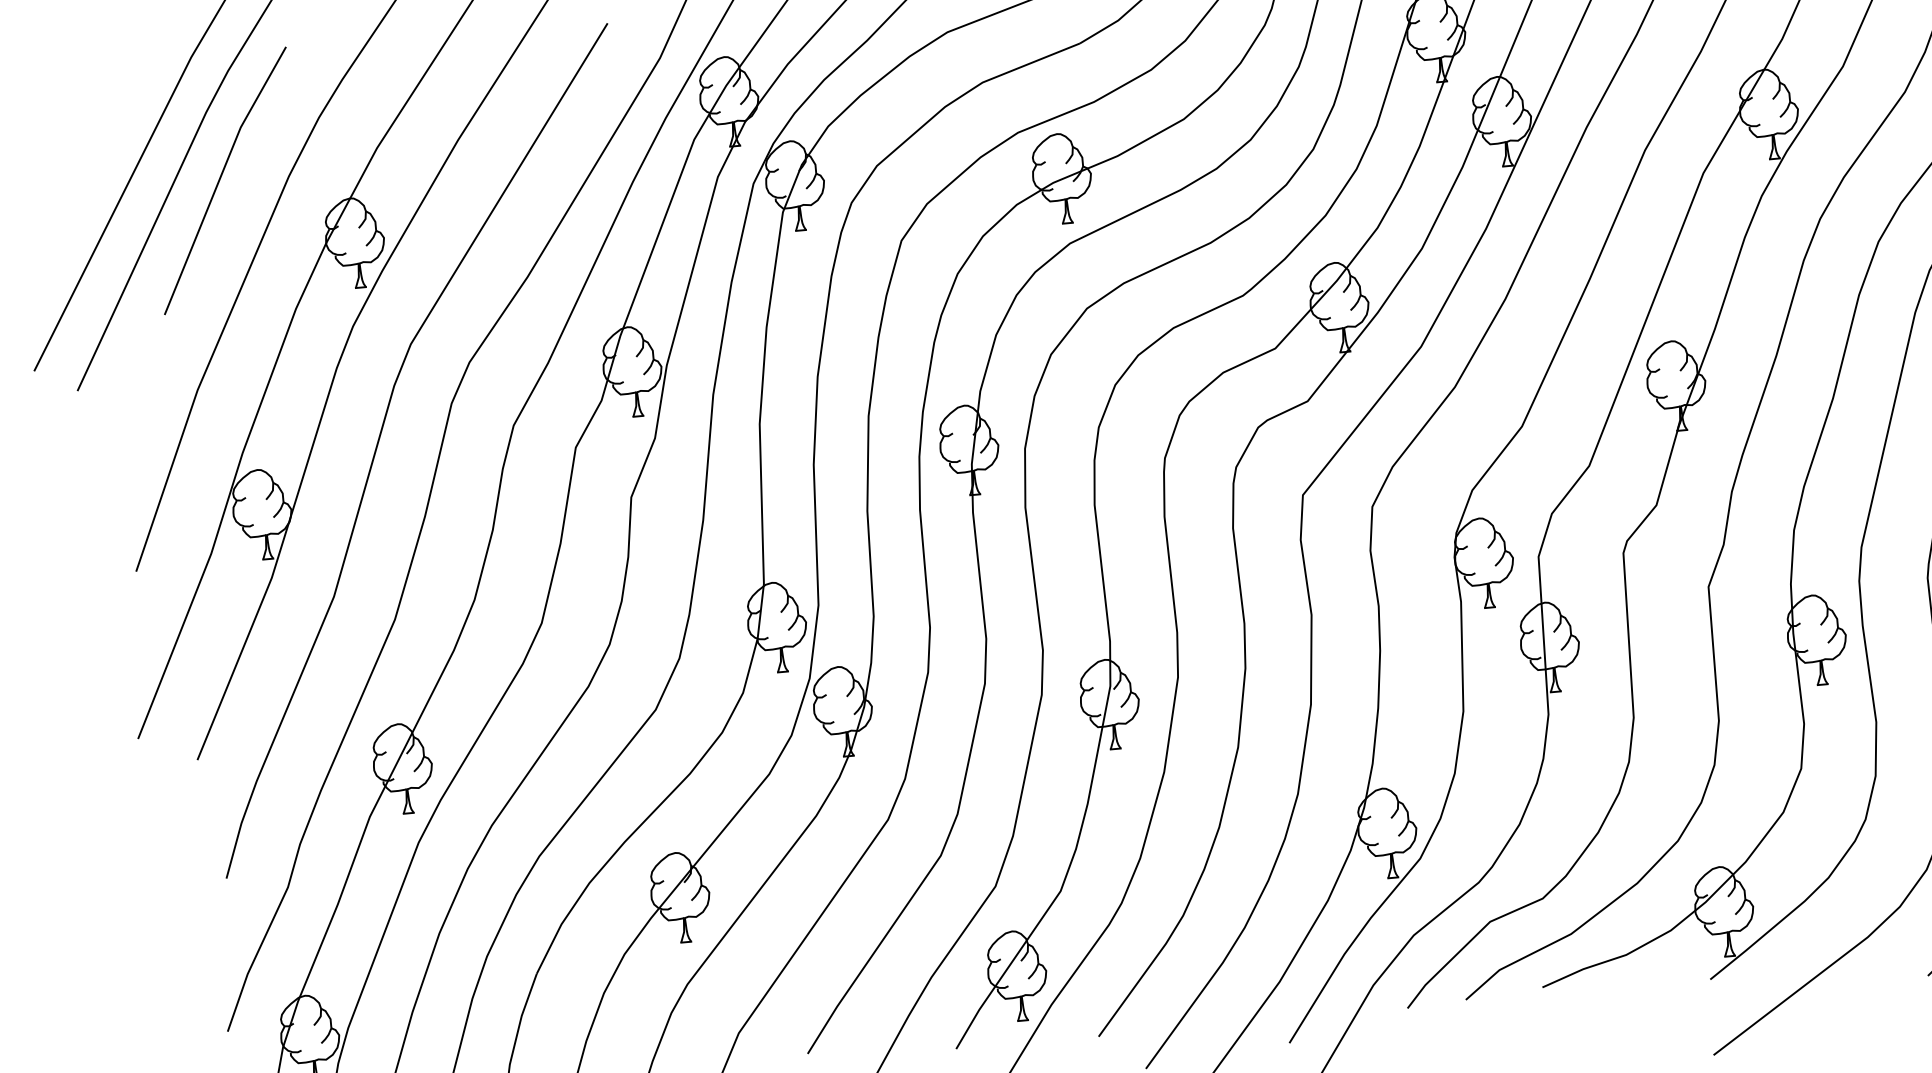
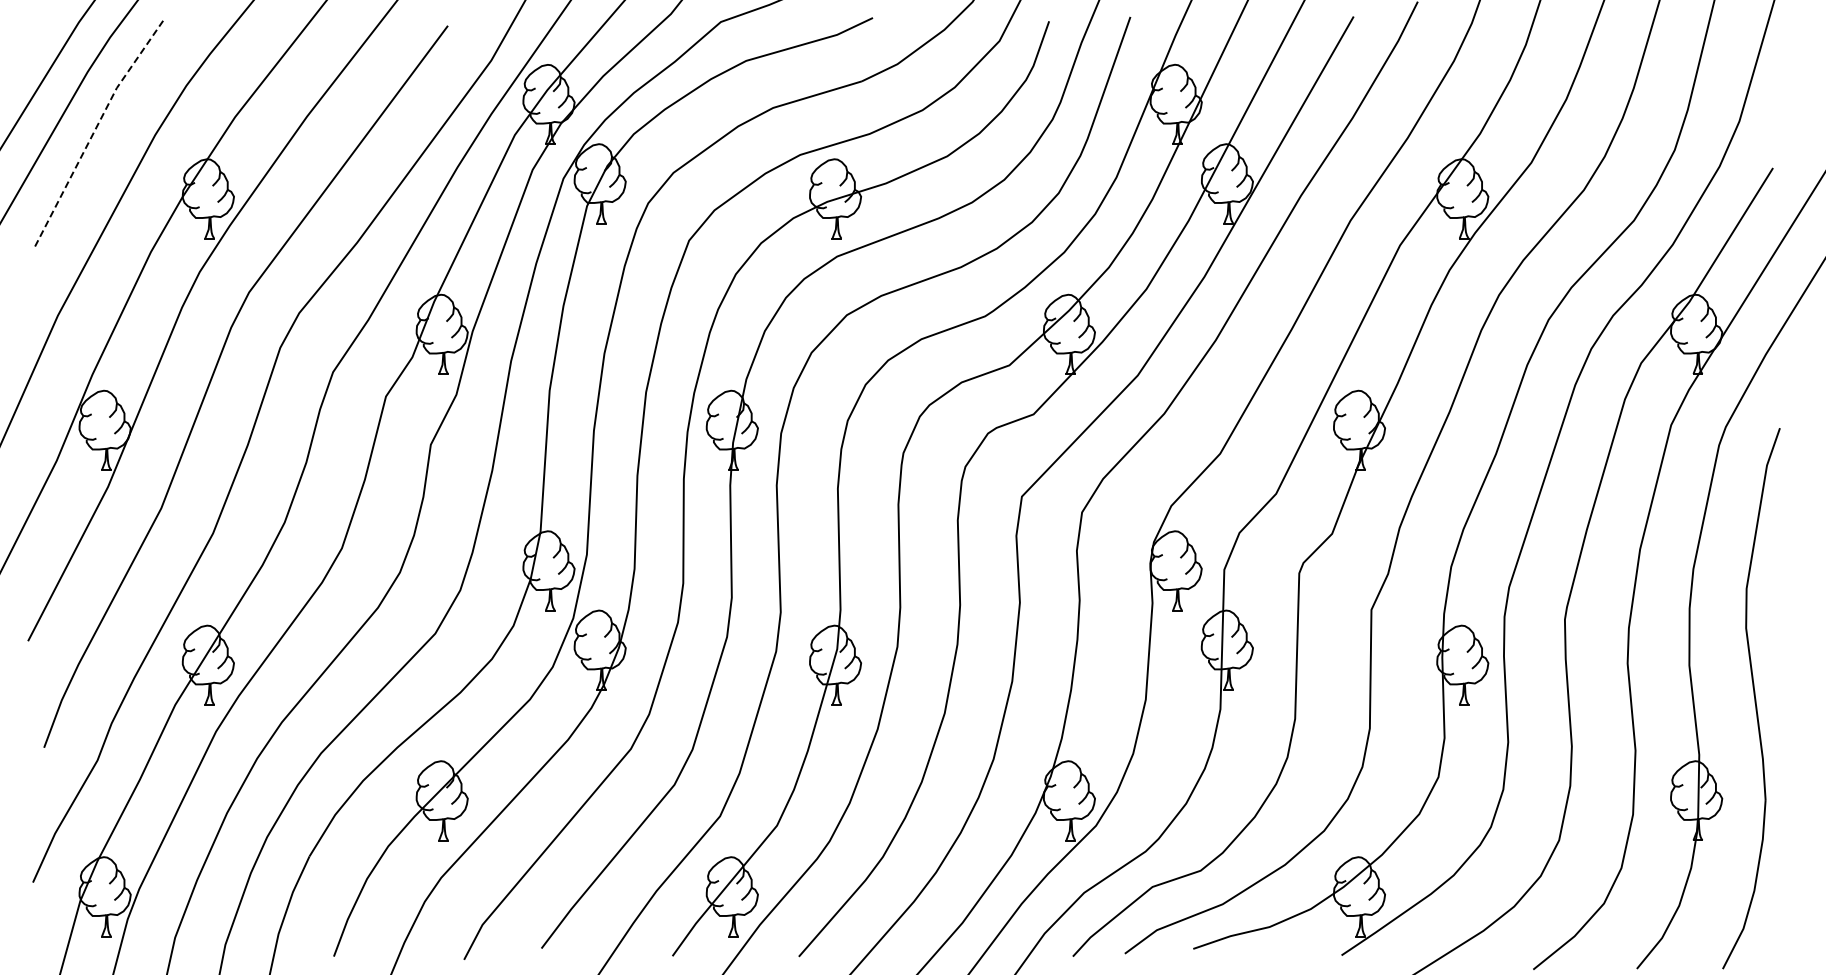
line: (219, 177) -> (94, 130), solid -> dashed

